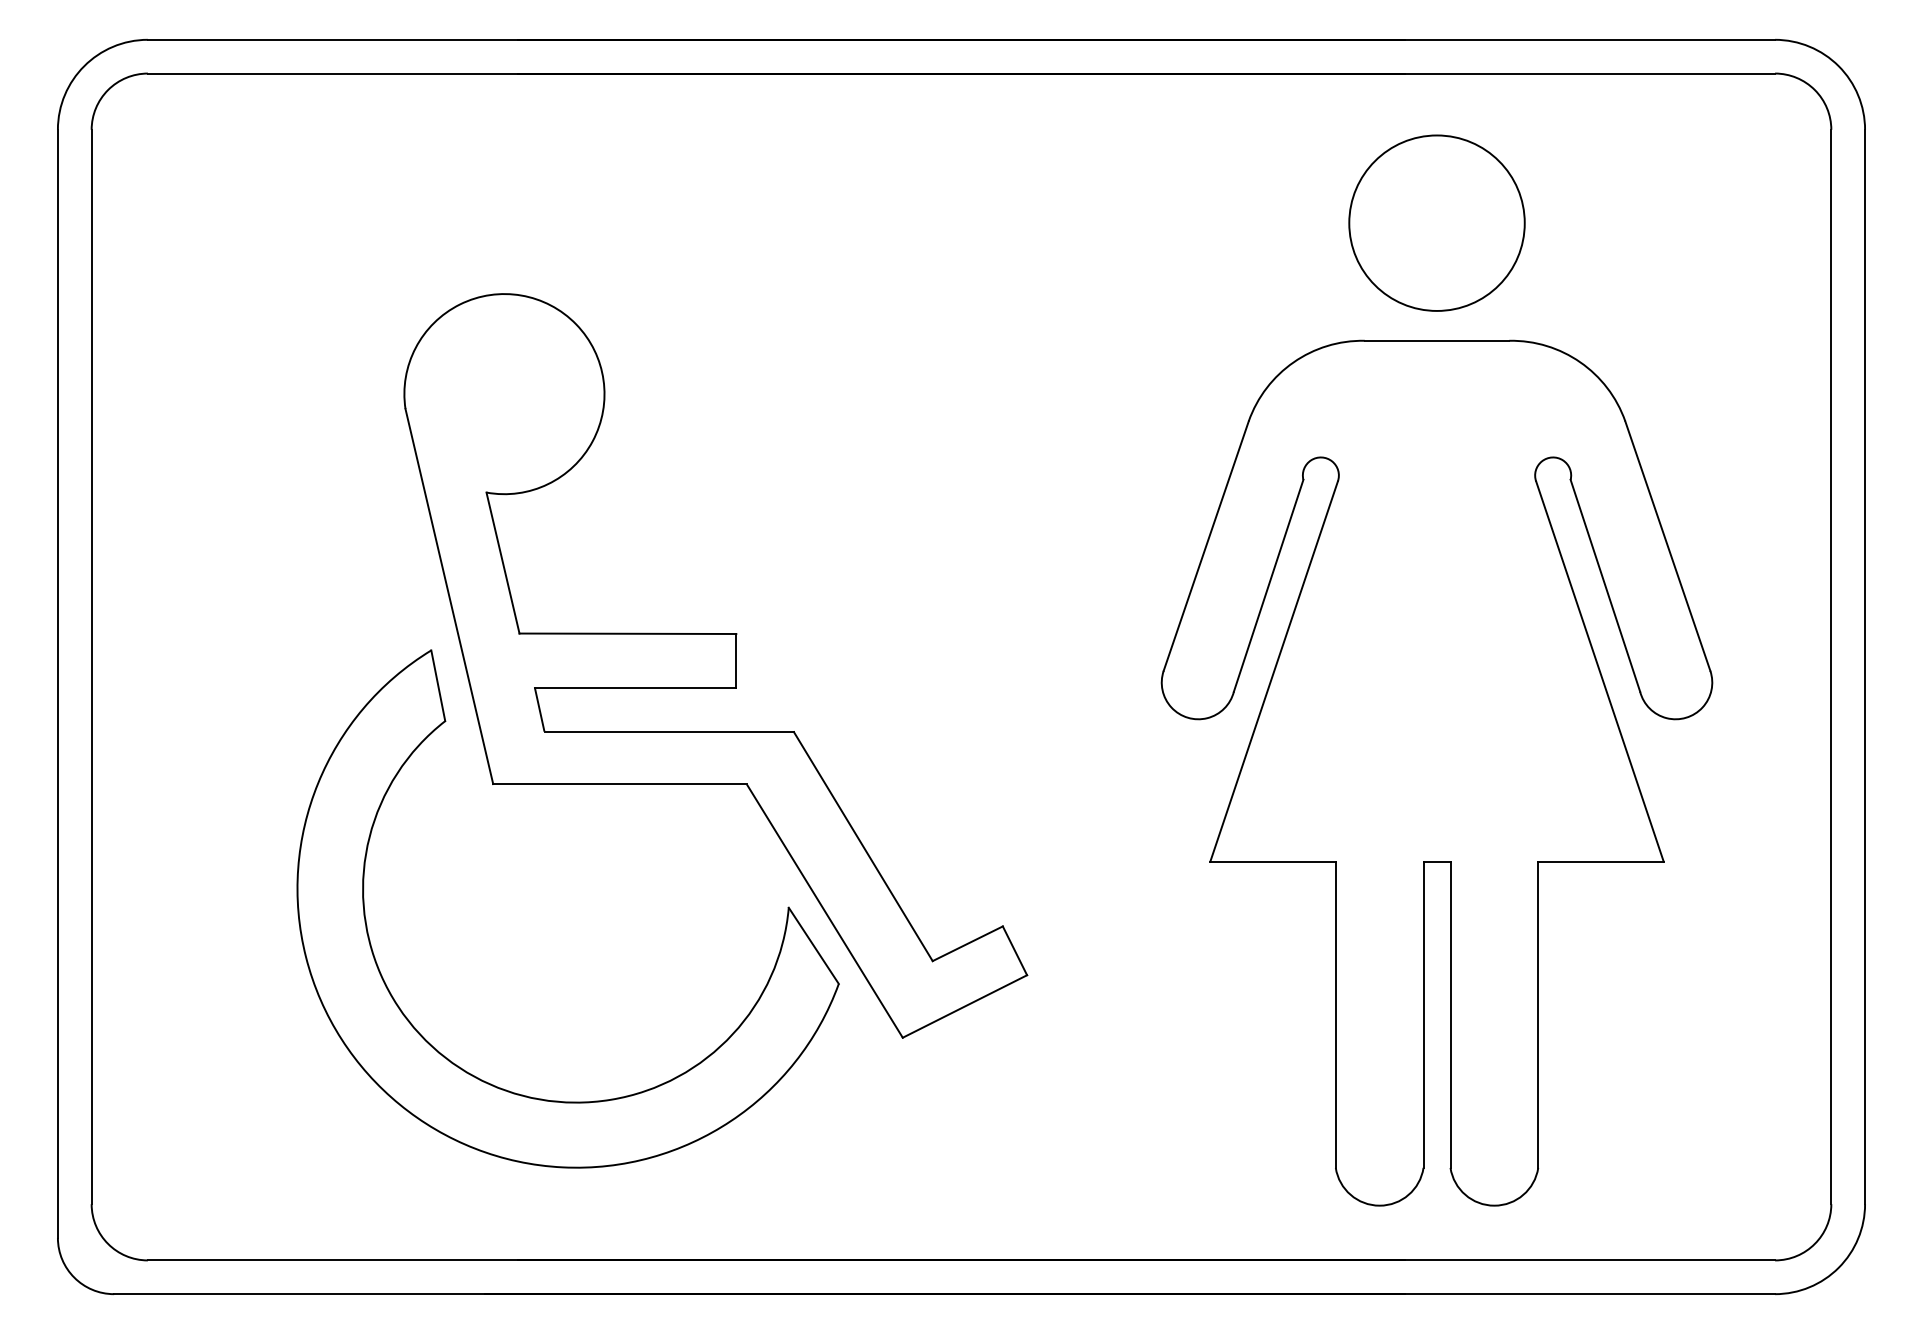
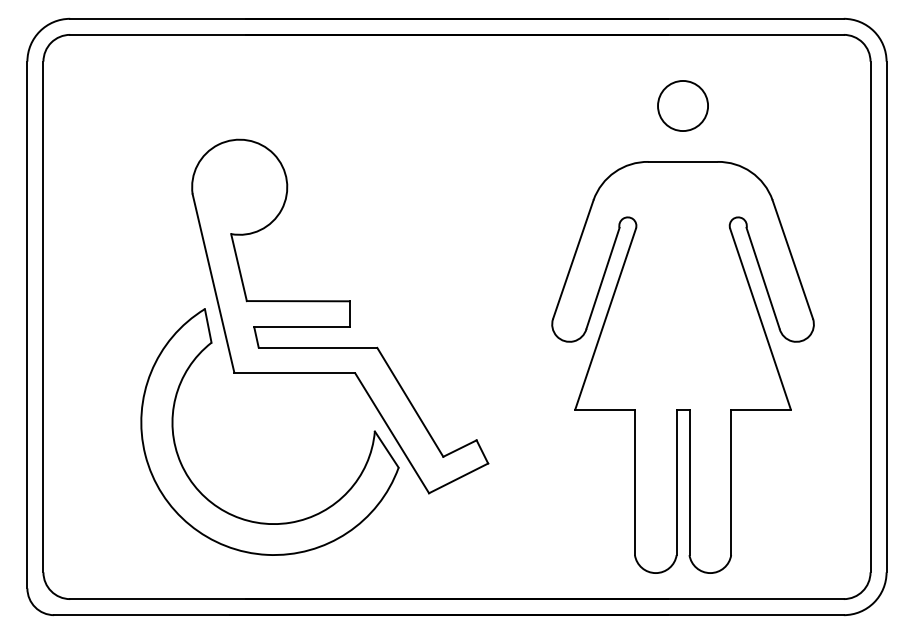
circle: (1435, 222) -> (682, 105), size x0.6

